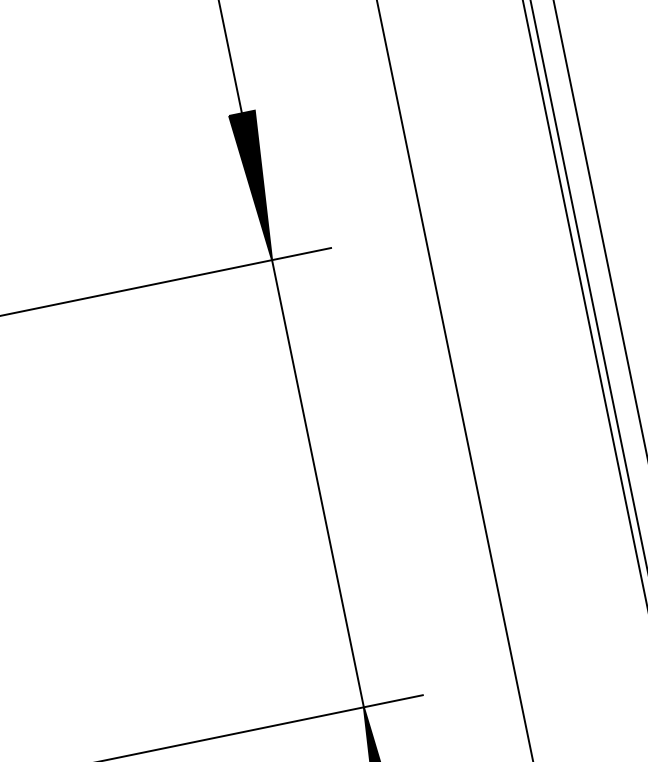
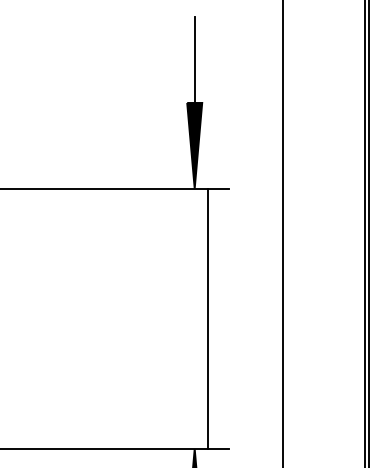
line: (317, 483) -> (207, 318), moved

